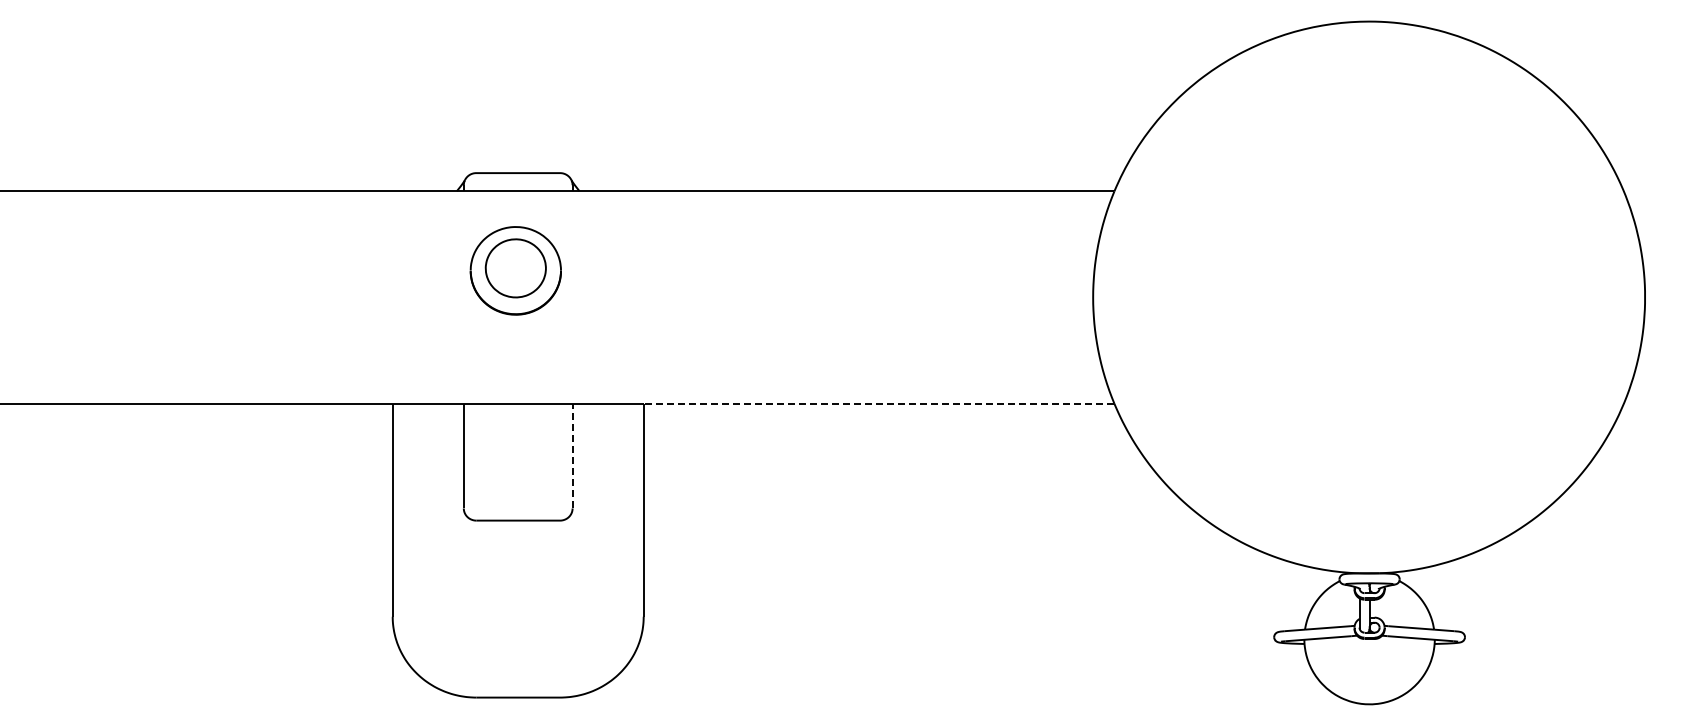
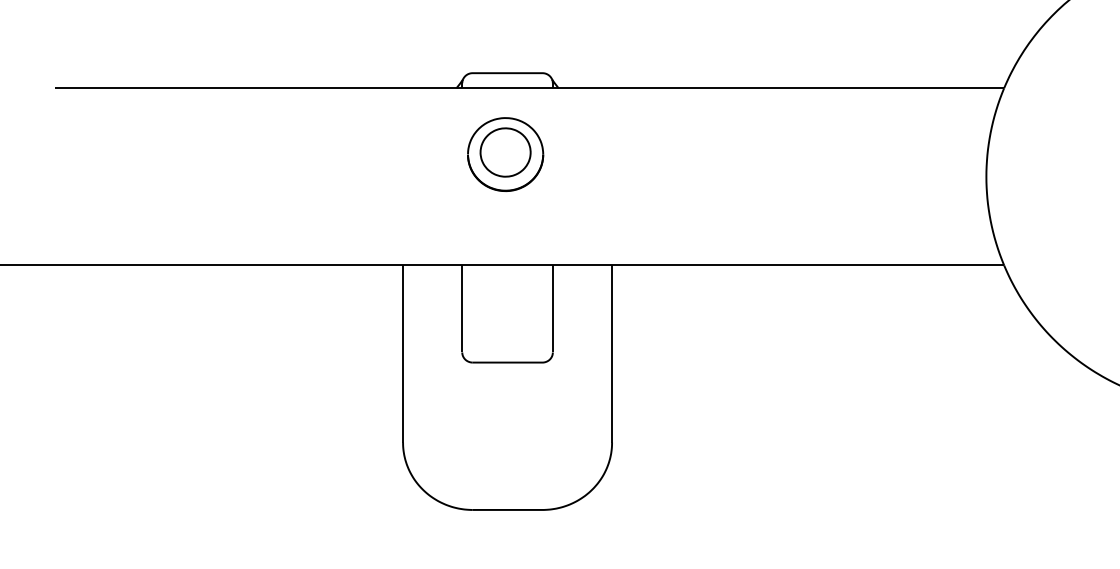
line: (878, 403) -> (807, 265), dashed -> solid
line: (572, 455) -> (552, 308), dashed -> solid

